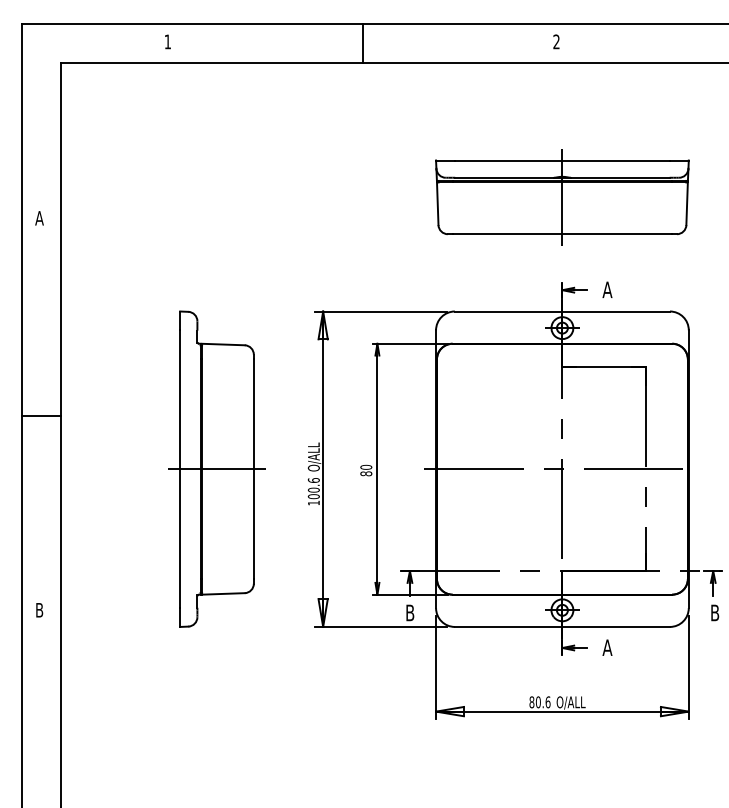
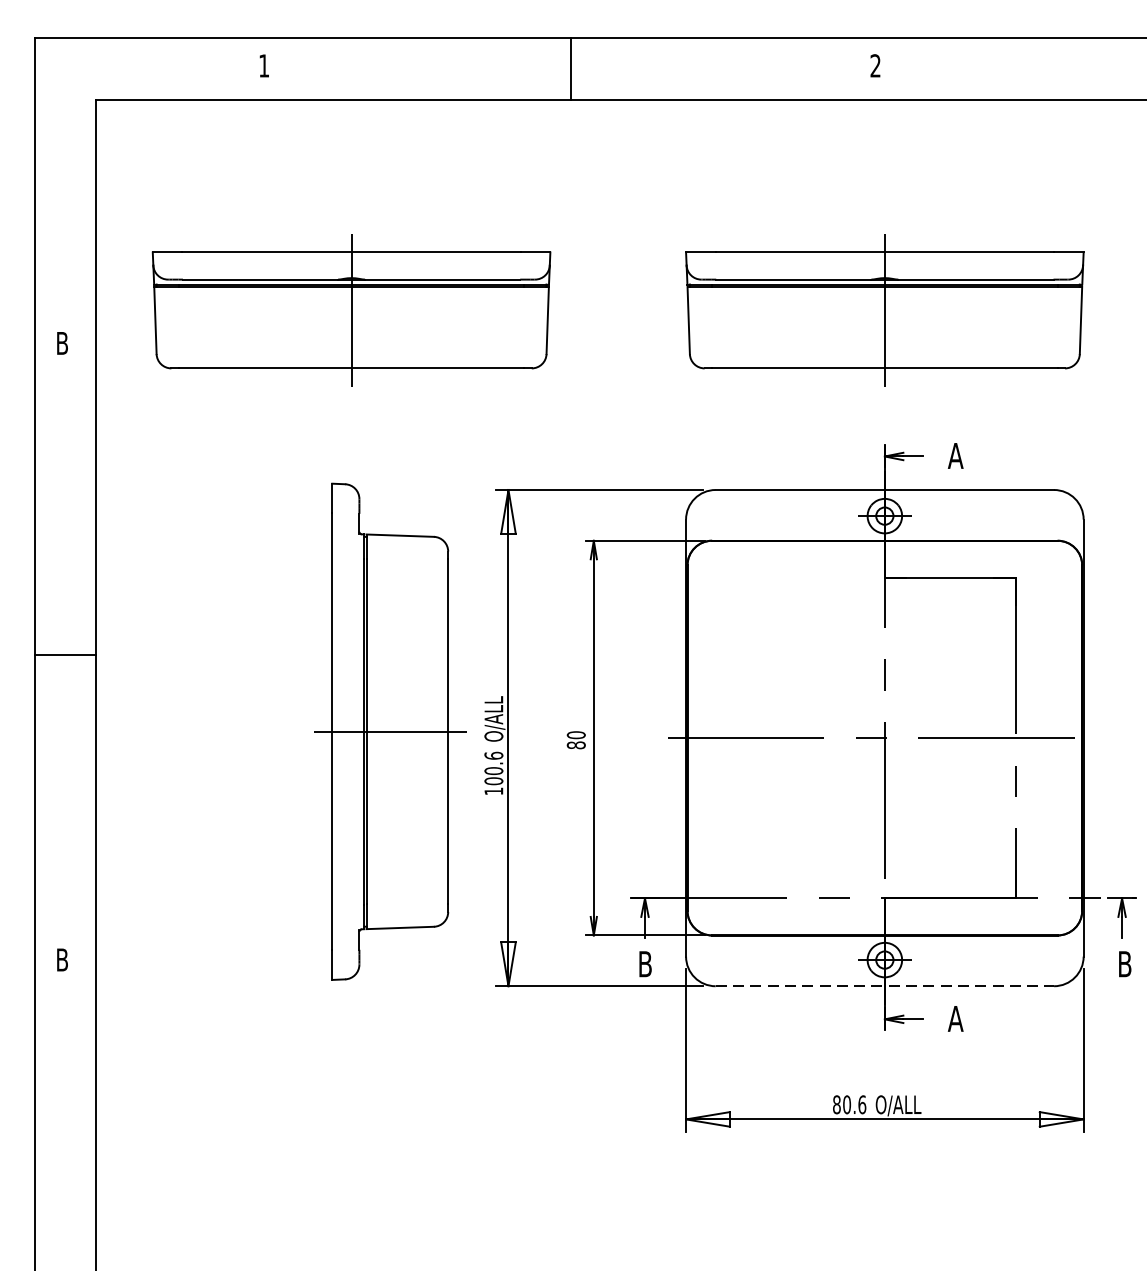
part: (223, 197) -> (351, 310), added
text: (39, 218) -> (62, 343), A -> B
part: (216, 468) -> (389, 730), moved
line: (562, 626) -> (884, 985), solid -> dashed

